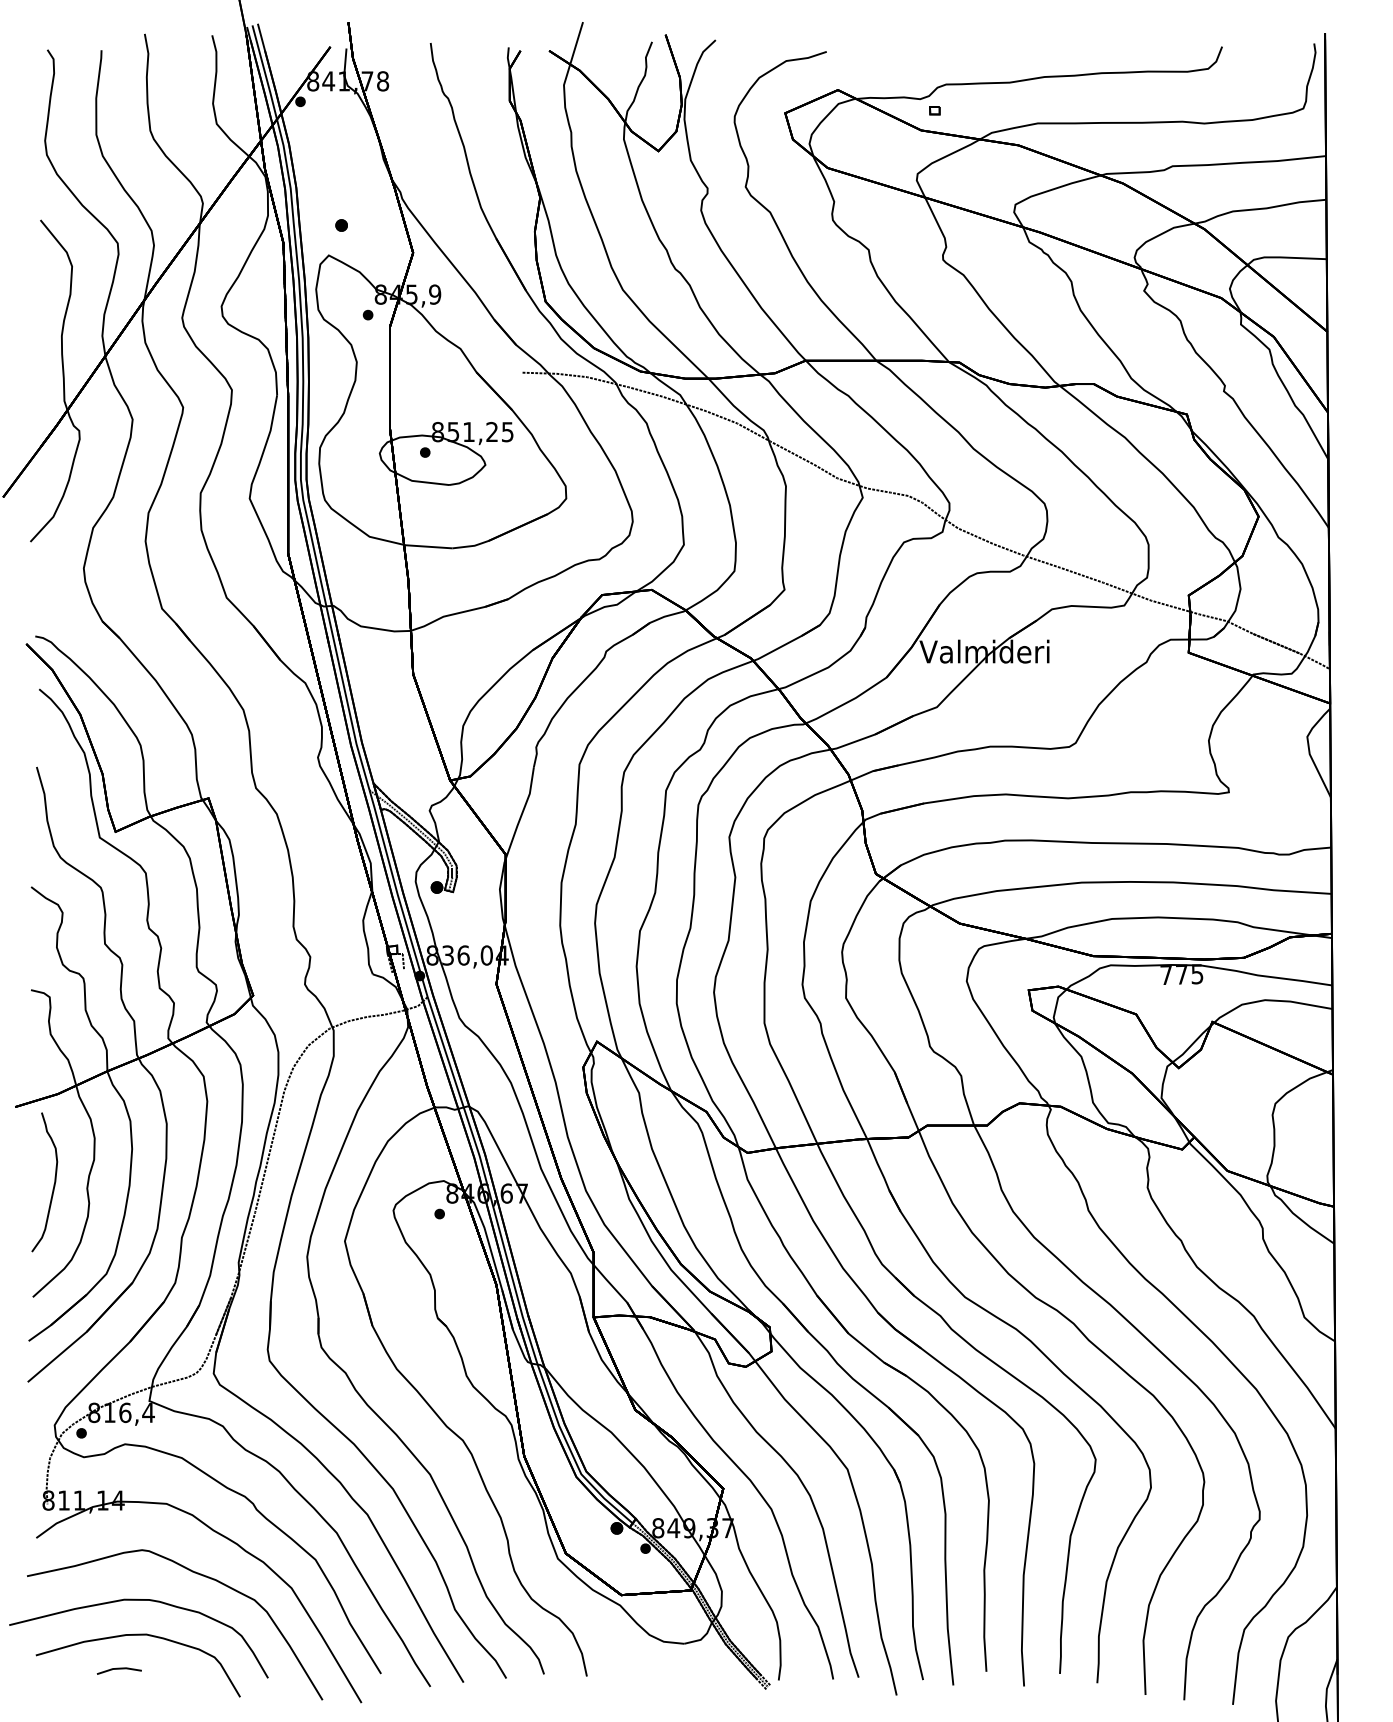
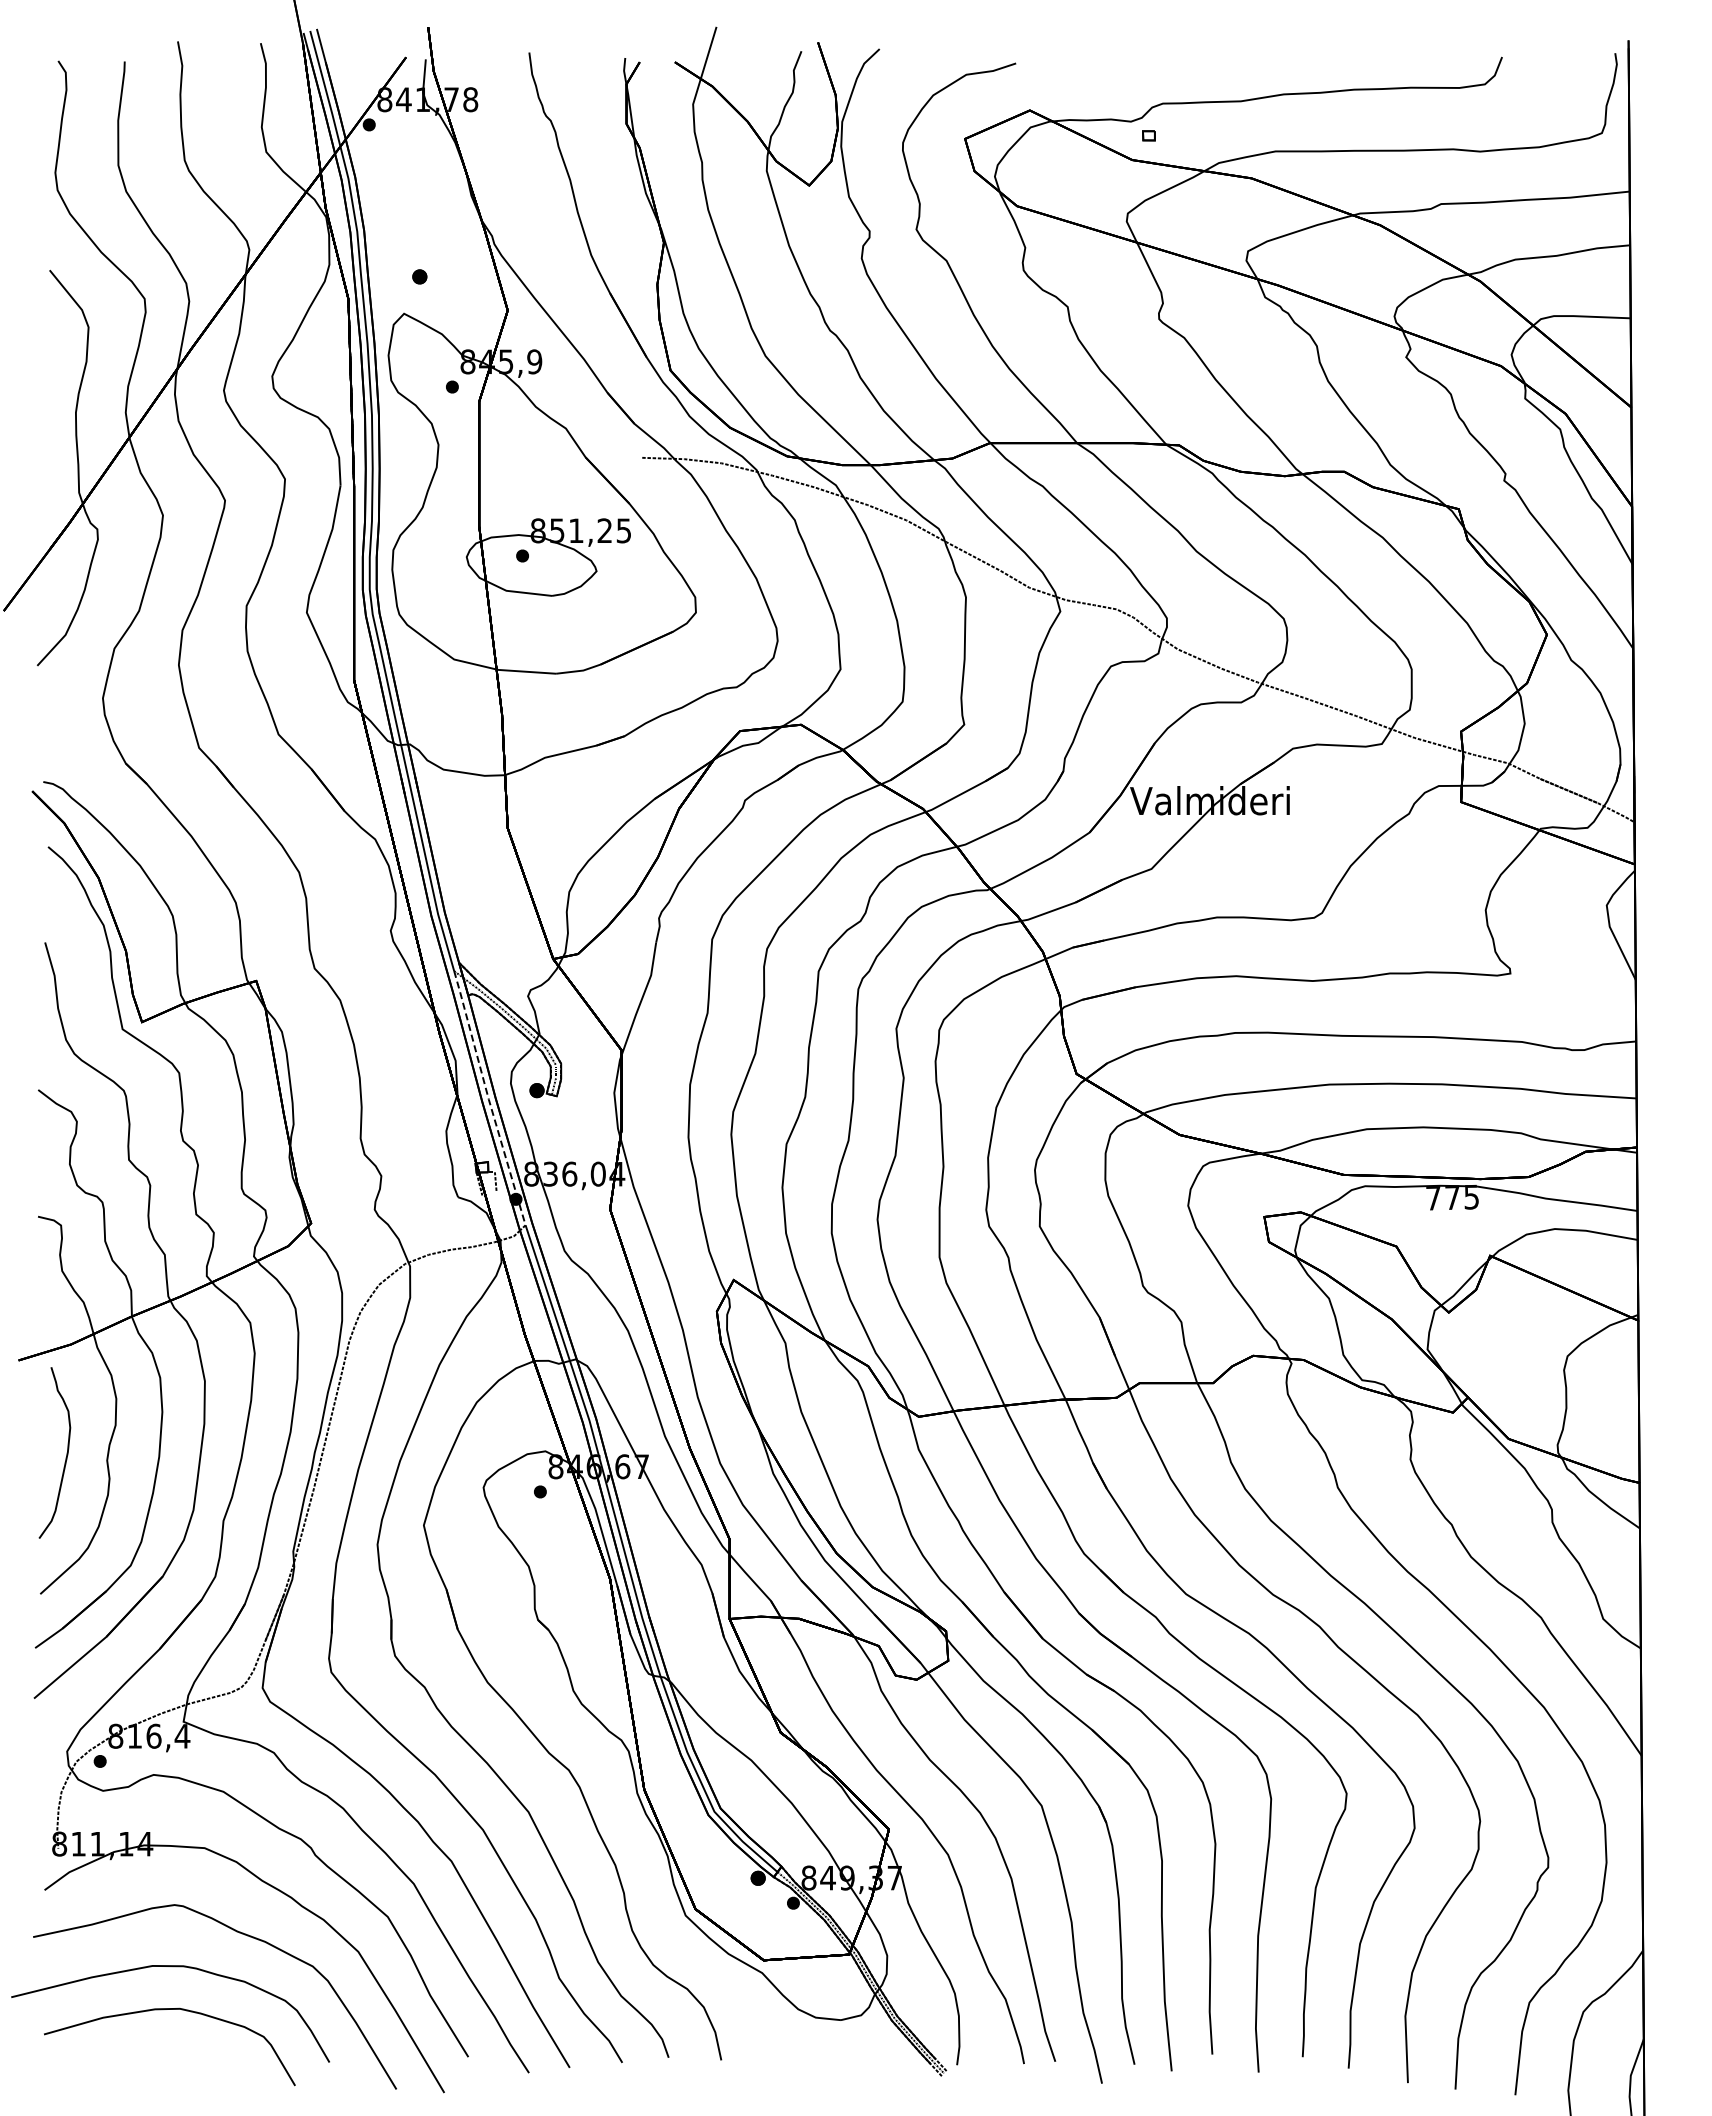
line: (397, 893) -> (488, 1097), solid -> dashed
part: (119, 1670) -> (146, 2053), removed

